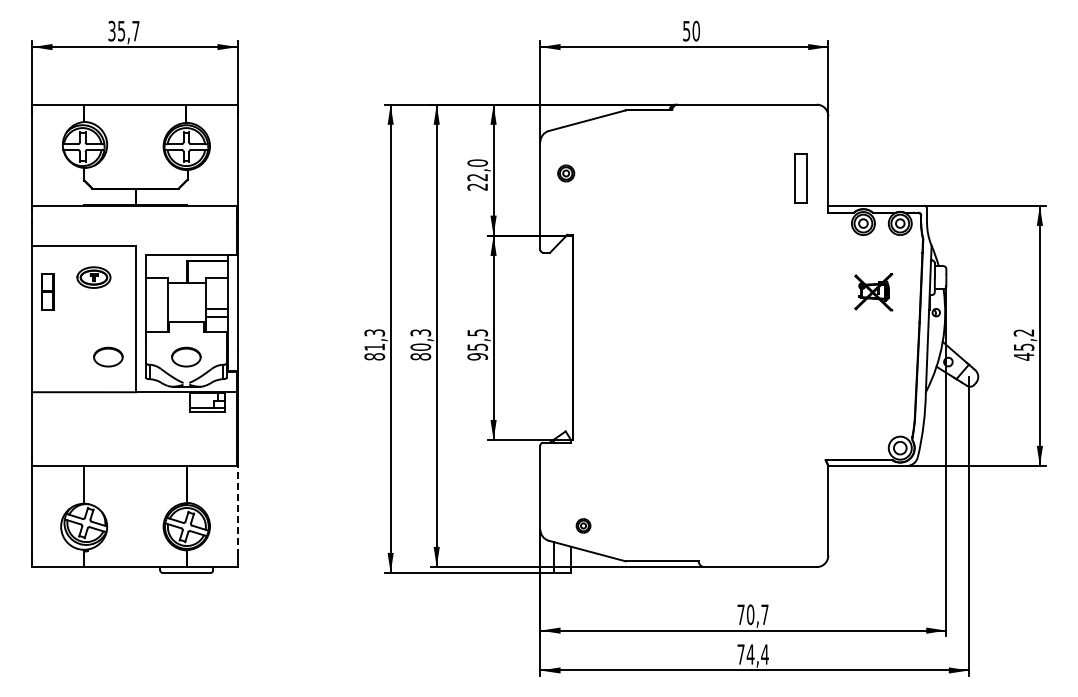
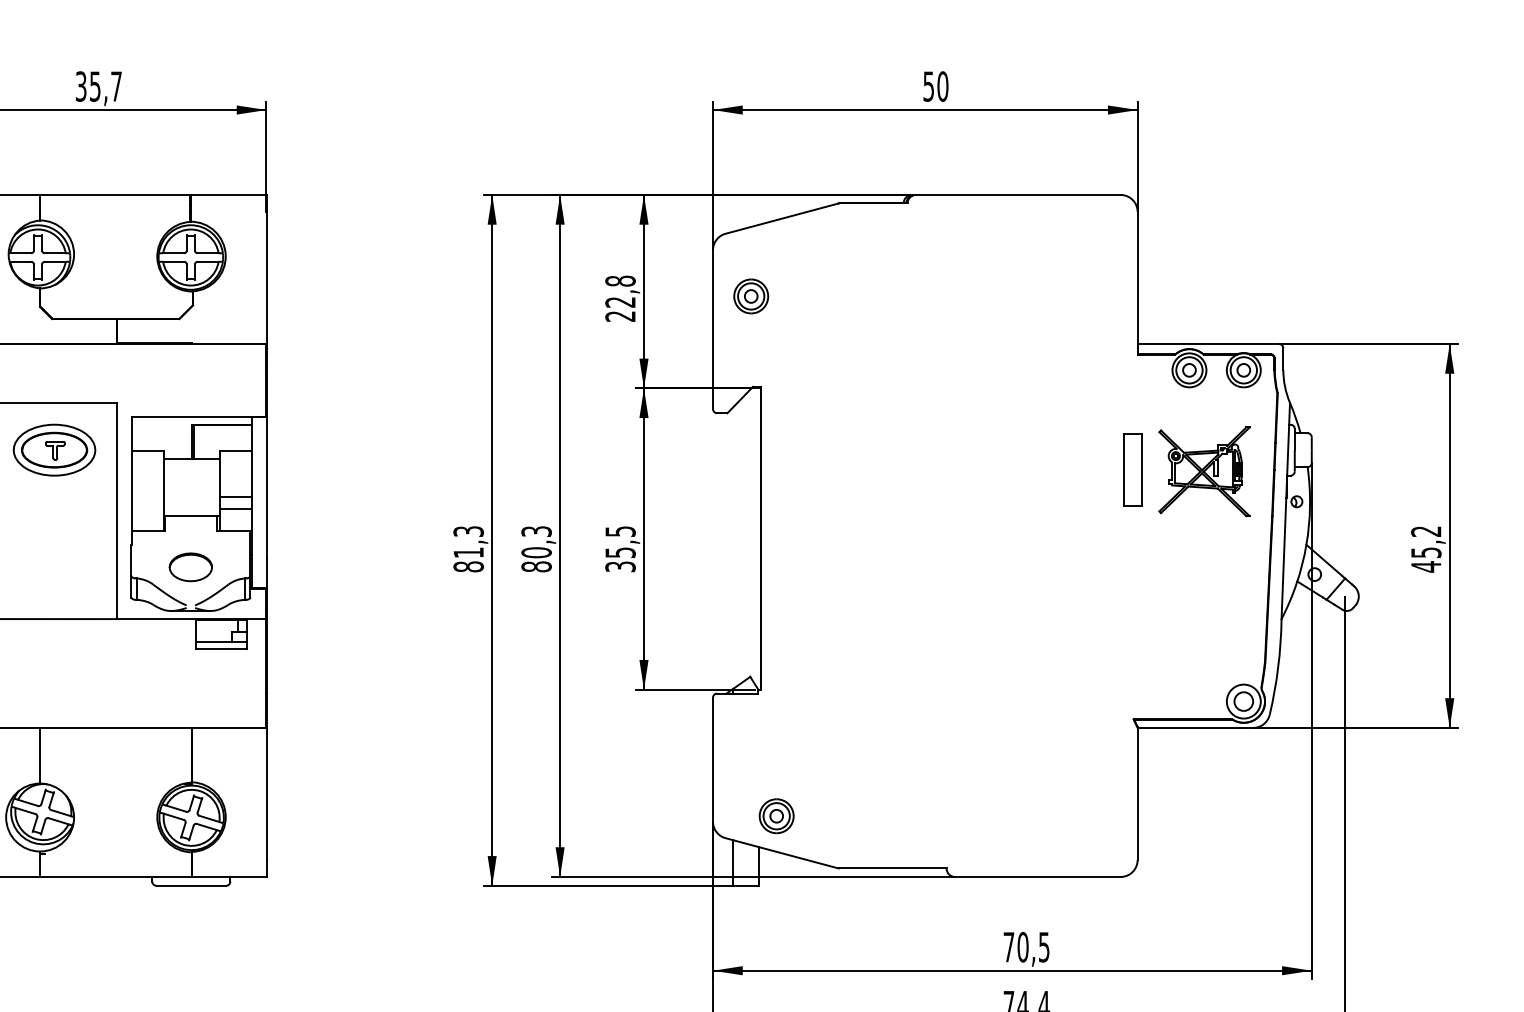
text: (477, 162) -> (620, 280), 22,0 -> 22,8
part: (565, 173) -> (750, 296), size x1.43
part: (800, 178) -> (1132, 470), moved
part: (93, 277) -> (53, 449), size x1.67
part: (873, 292) -> (1204, 471), size x1.67
part: (108, 356) -> (76, 566), removed
text: (477, 356) -> (620, 566), 95,5 -> 35,5
line: (237, 508) -> (266, 790), dashed -> solid
part: (583, 525) -> (776, 815), size x1.67
text: (764, 614) -> (1043, 946), 70,7 -> 70,5

